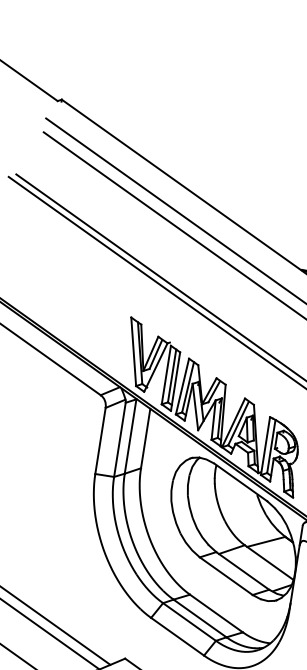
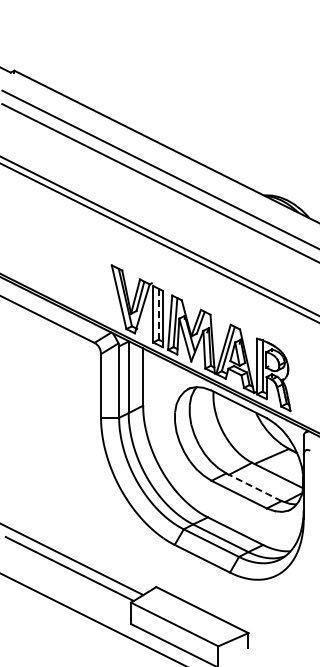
line: (171, 376) -> (158, 314), solid -> dashed
line: (242, 571) -> (253, 487), solid -> dashed

